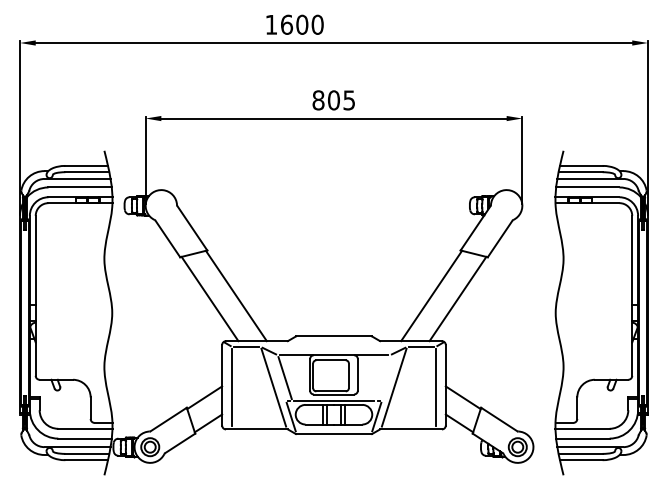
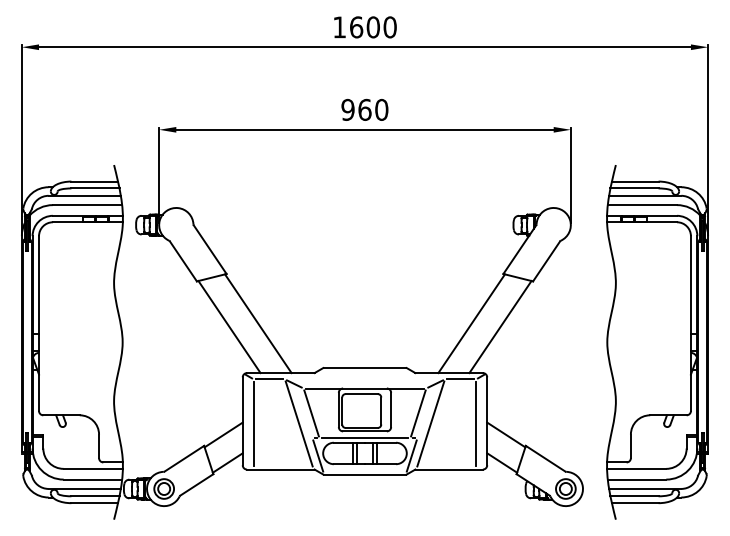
text: (295, 24) -> (365, 27), moved
text: (333, 99) -> (364, 109), 805 -> 960
line: (382, 378) -> (418, 413), added

